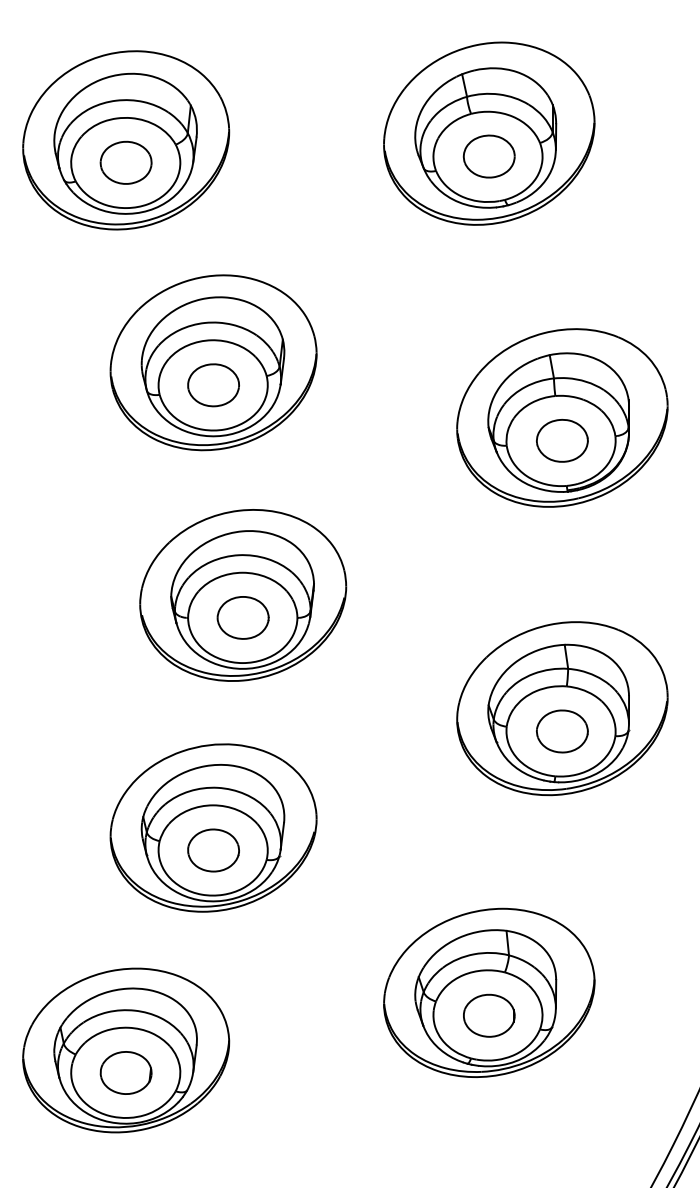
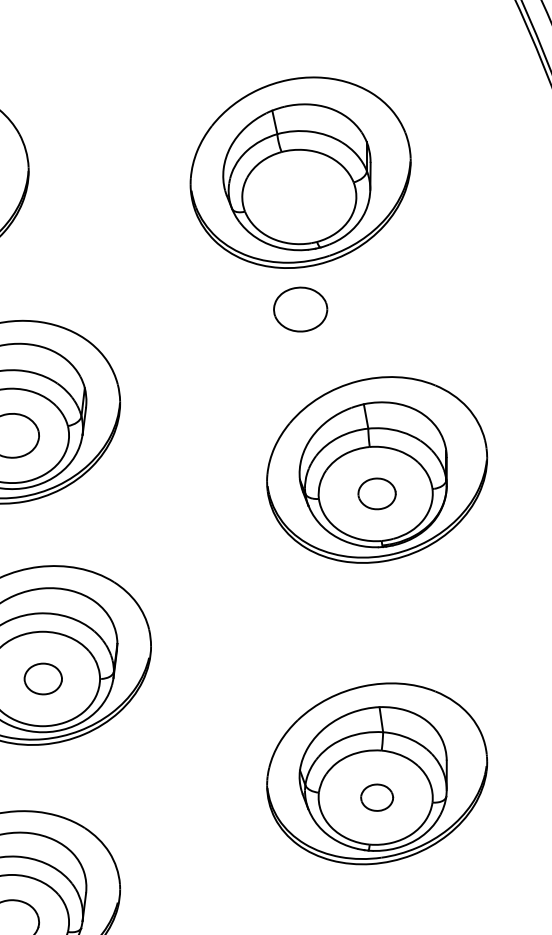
part: (488, 156) -> (299, 309), moved
part: (562, 440) -> (377, 493), size x0.7
part: (242, 617) -> (42, 678), size x0.7
part: (562, 731) -> (377, 797), size x0.6

